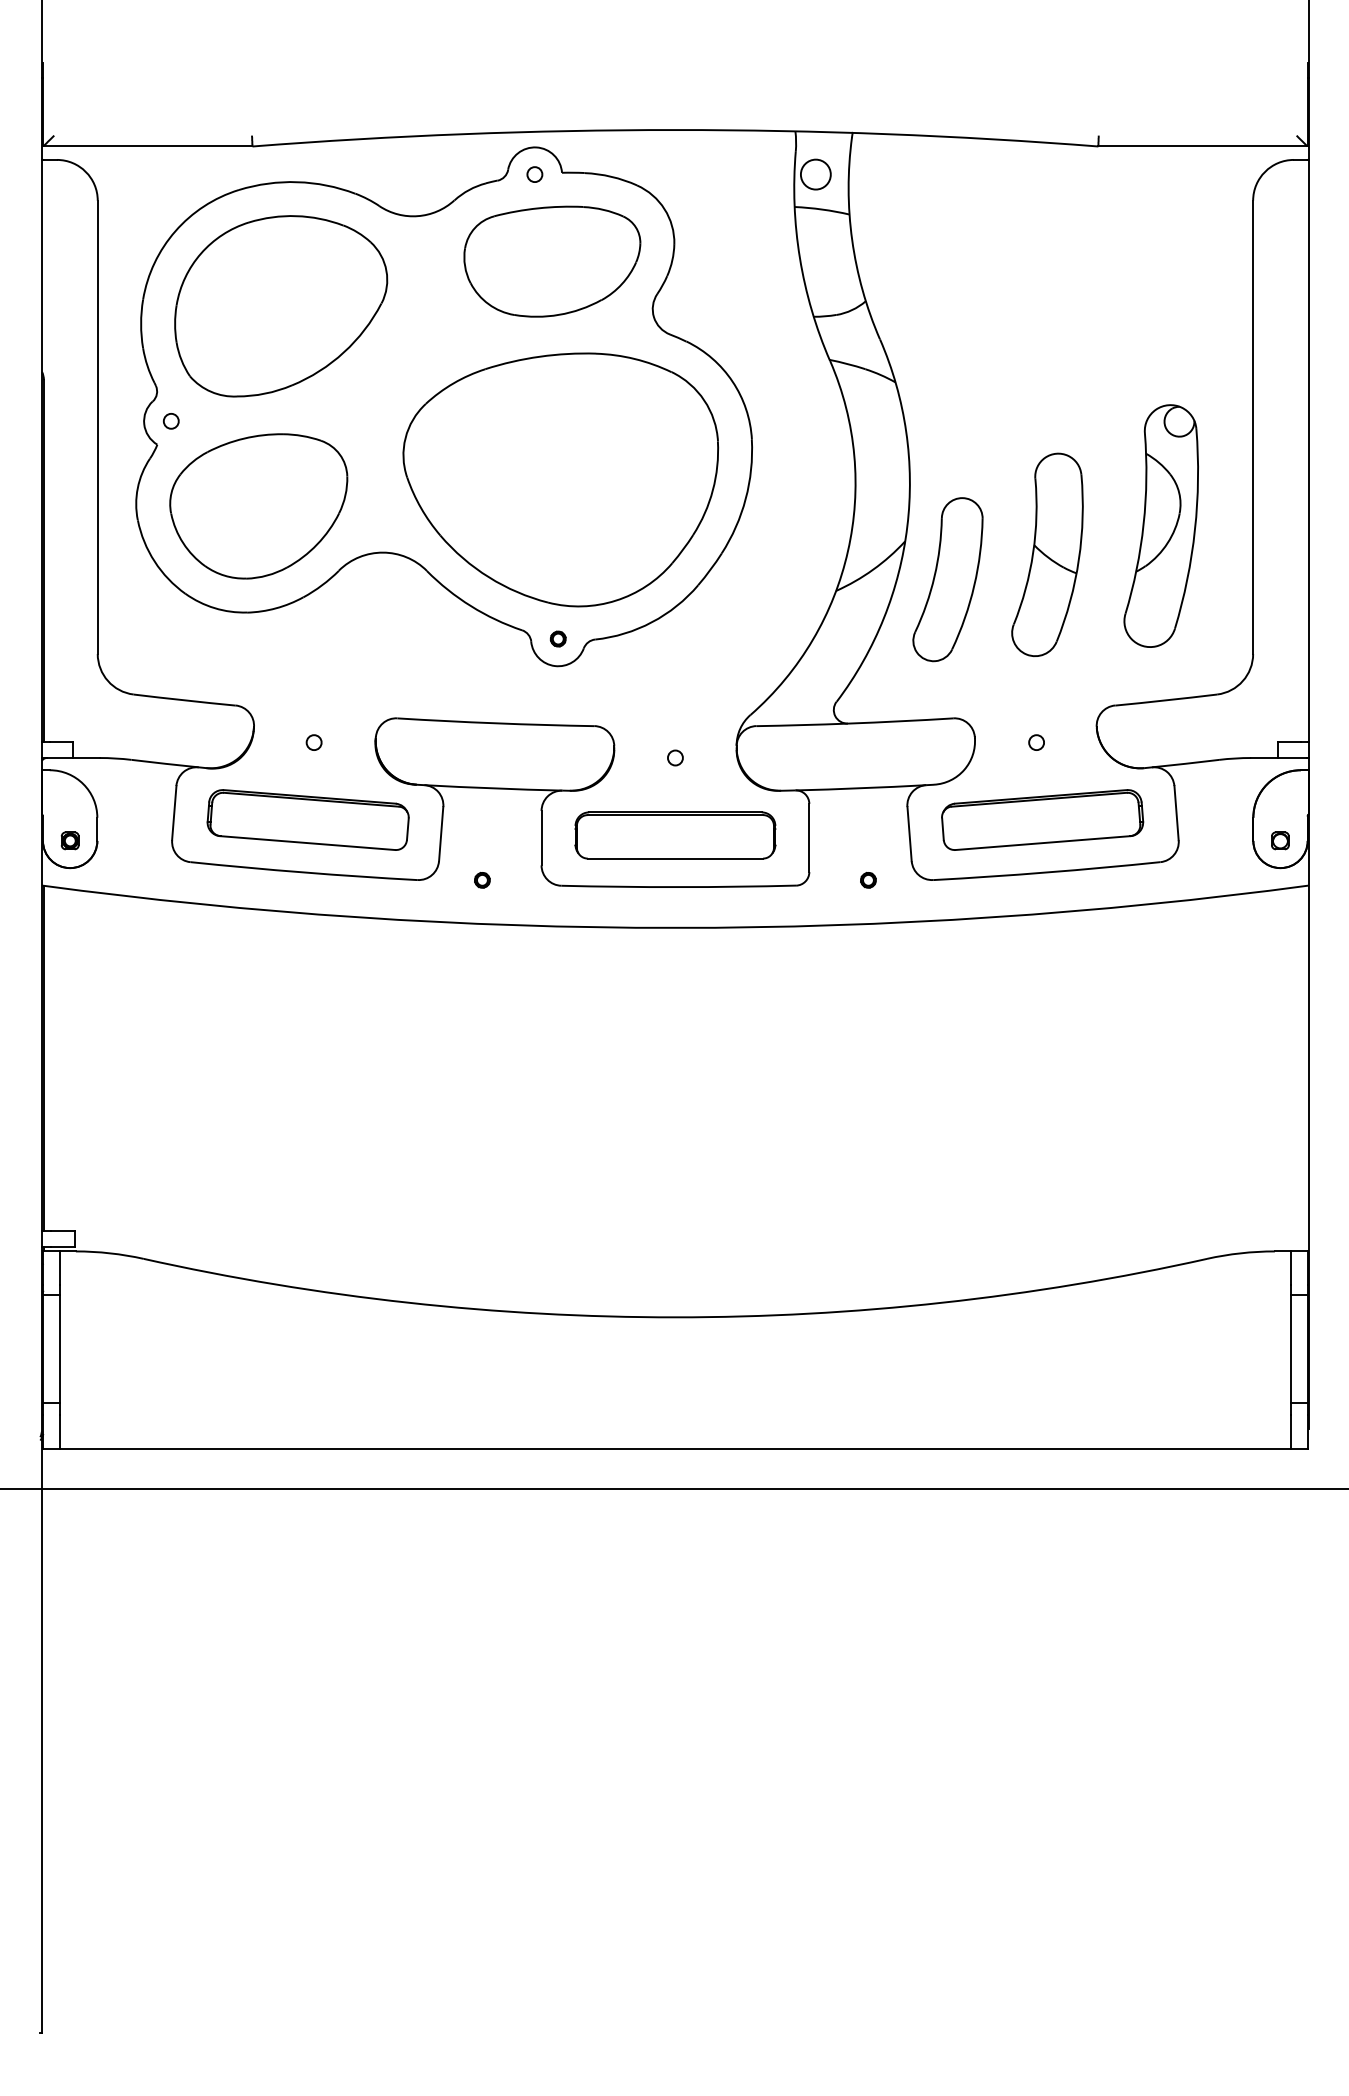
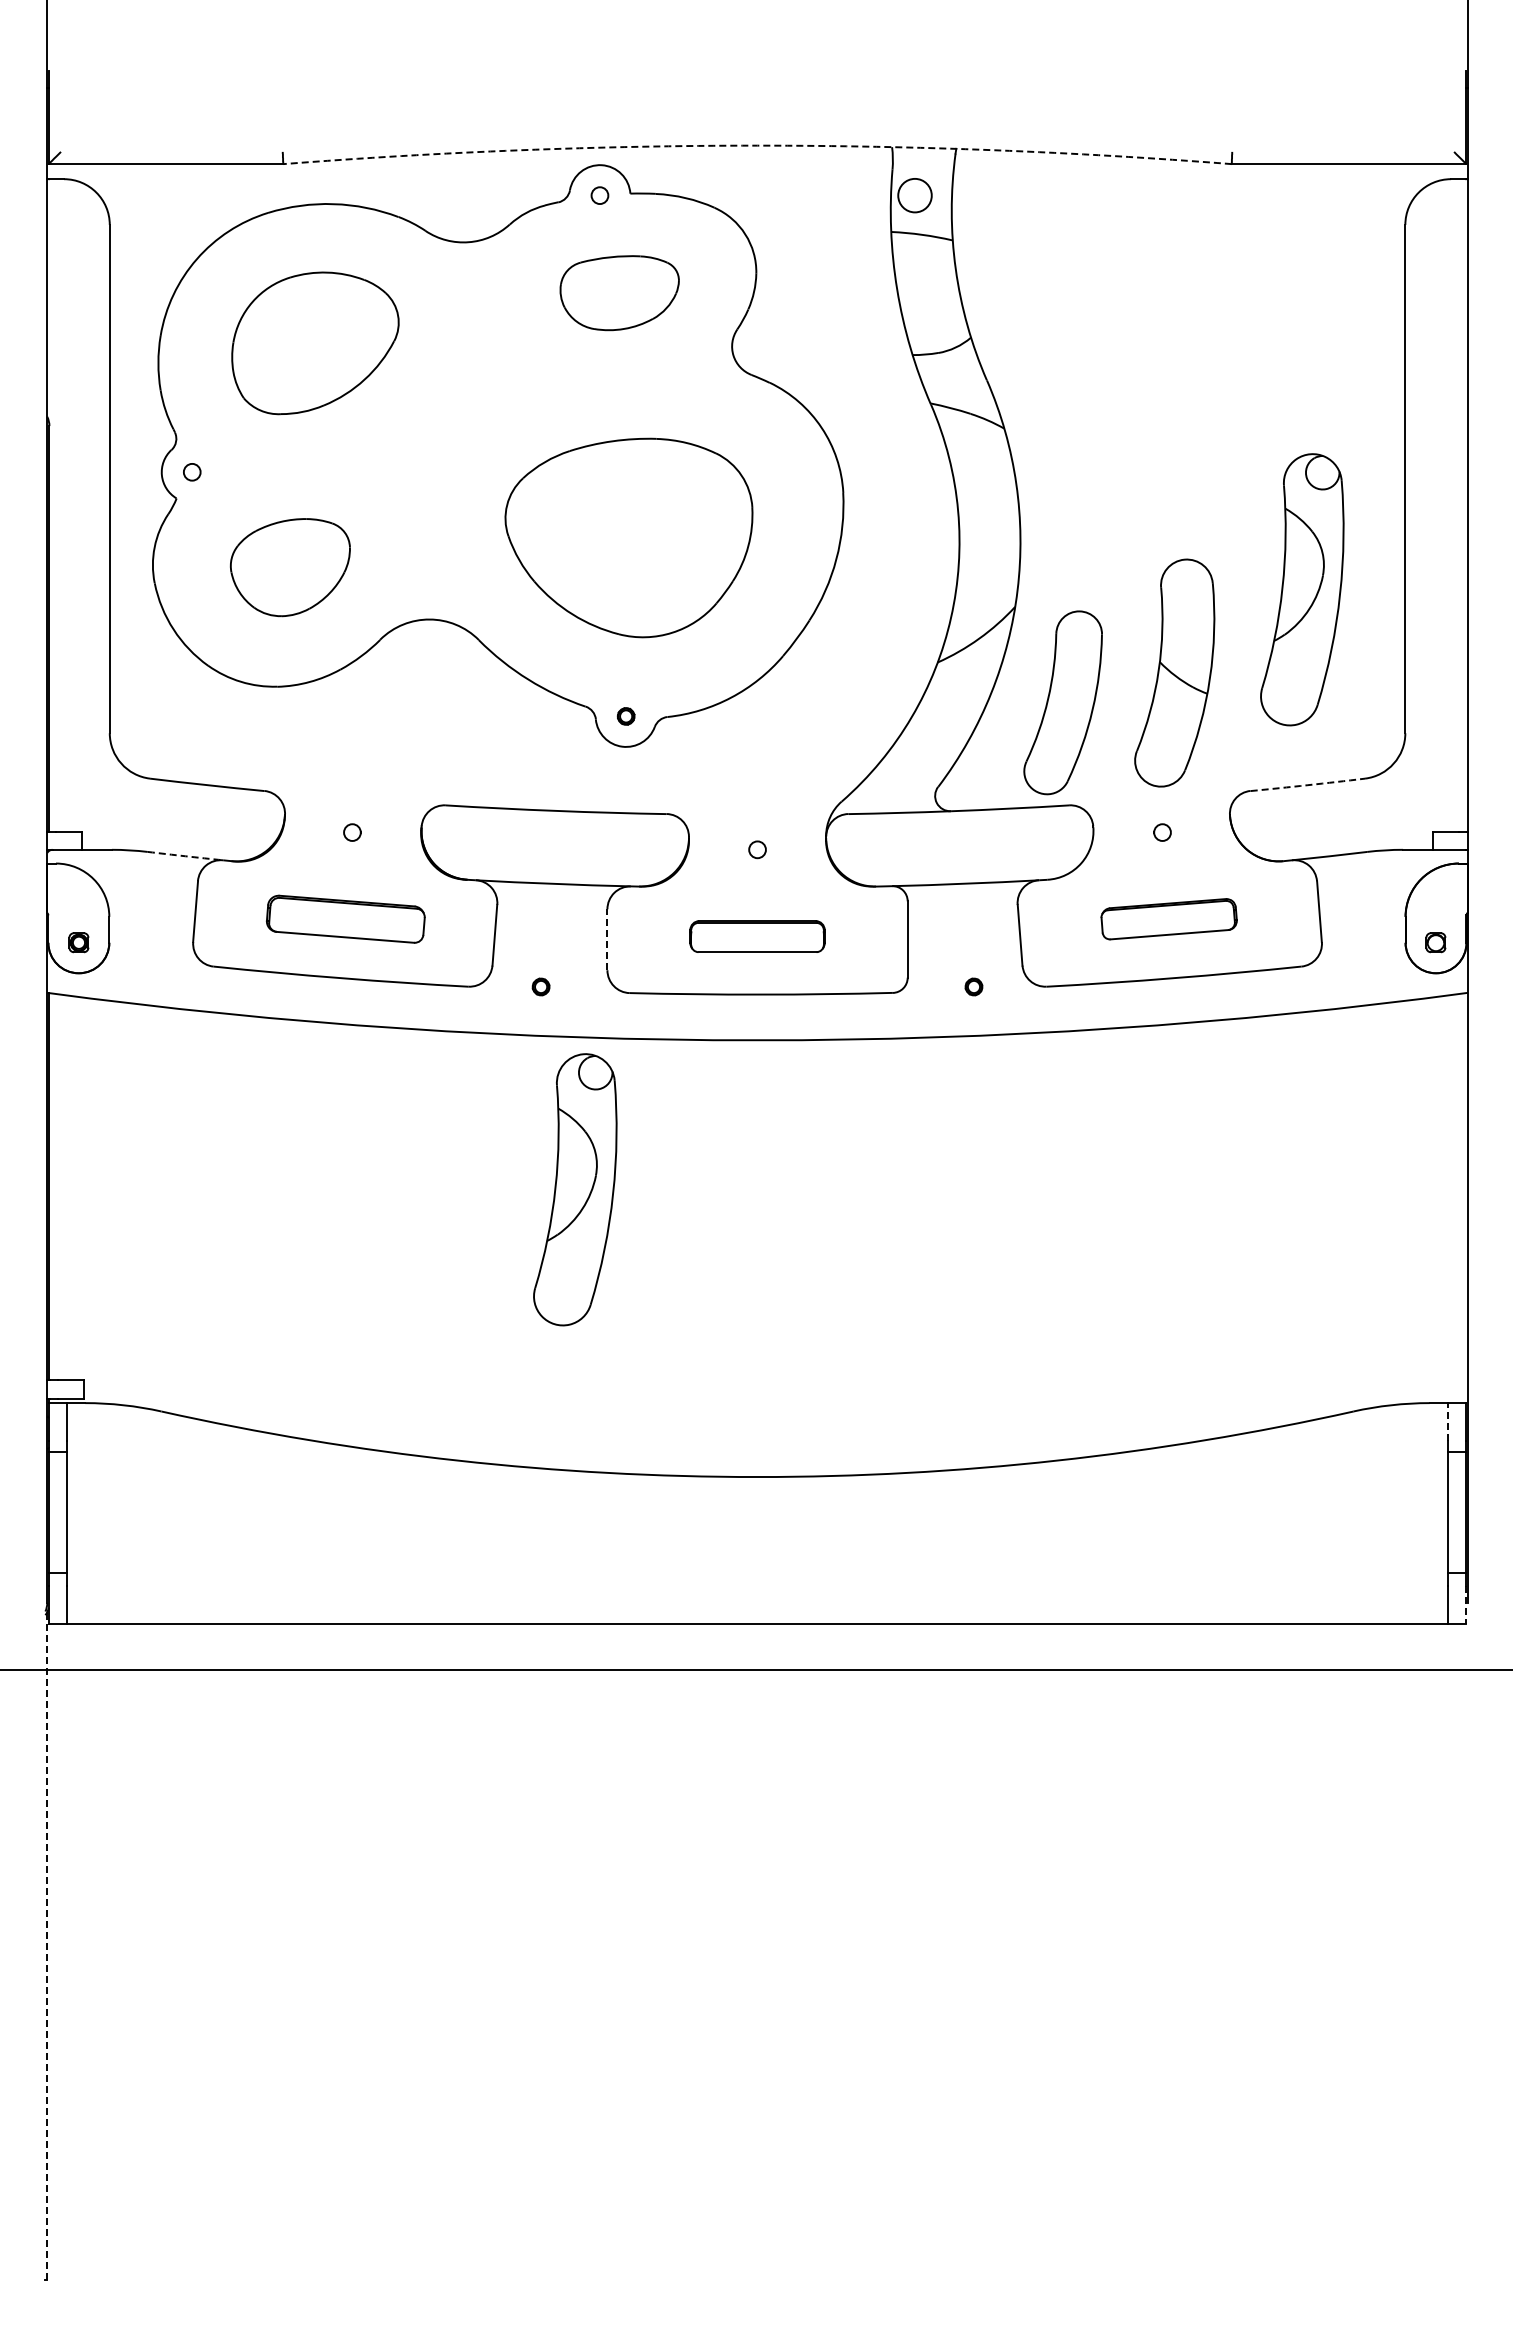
arc: (675, 129) -> (757, 145), solid -> dashed
part: (552, 260) -> (619, 292), size x0.6
part: (281, 306) -> (315, 343), size x0.7
part: (560, 479) -> (628, 537), size x0.7
part: (258, 506) -> (290, 567), size x0.6
part: (1047, 554) -> (1174, 672), moved
part: (947, 579) -> (1062, 702), moved
arc: (1165, 700) -> (1307, 785), solid -> dashed
arc: (165, 763) -> (185, 856), solid -> dashed
part: (307, 819) -> (345, 918), size x0.7
part: (1041, 819) -> (1168, 918), size x0.6
part: (675, 835) -> (757, 936), size x0.6
line: (541, 837) -> (607, 939), solid -> dashed
part: (513, 1060) -> (575, 1189), added
line: (1291, 1267) -> (1448, 1421), solid -> dashed
line: (1307, 1431) -> (1466, 1605), solid -> dashed
line: (42, 1735) -> (47, 1945), solid -> dashed

